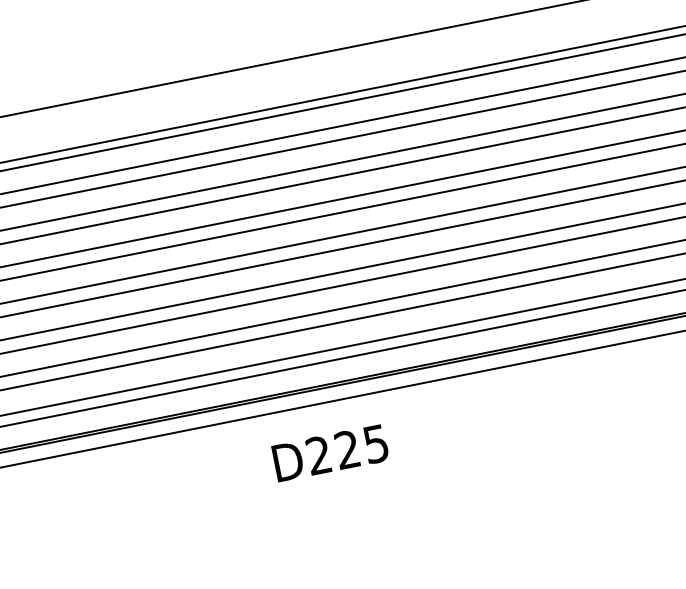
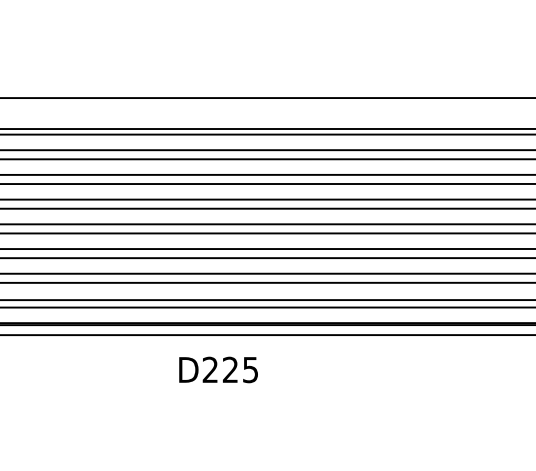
text: (330, 452) -> (218, 369), moved

